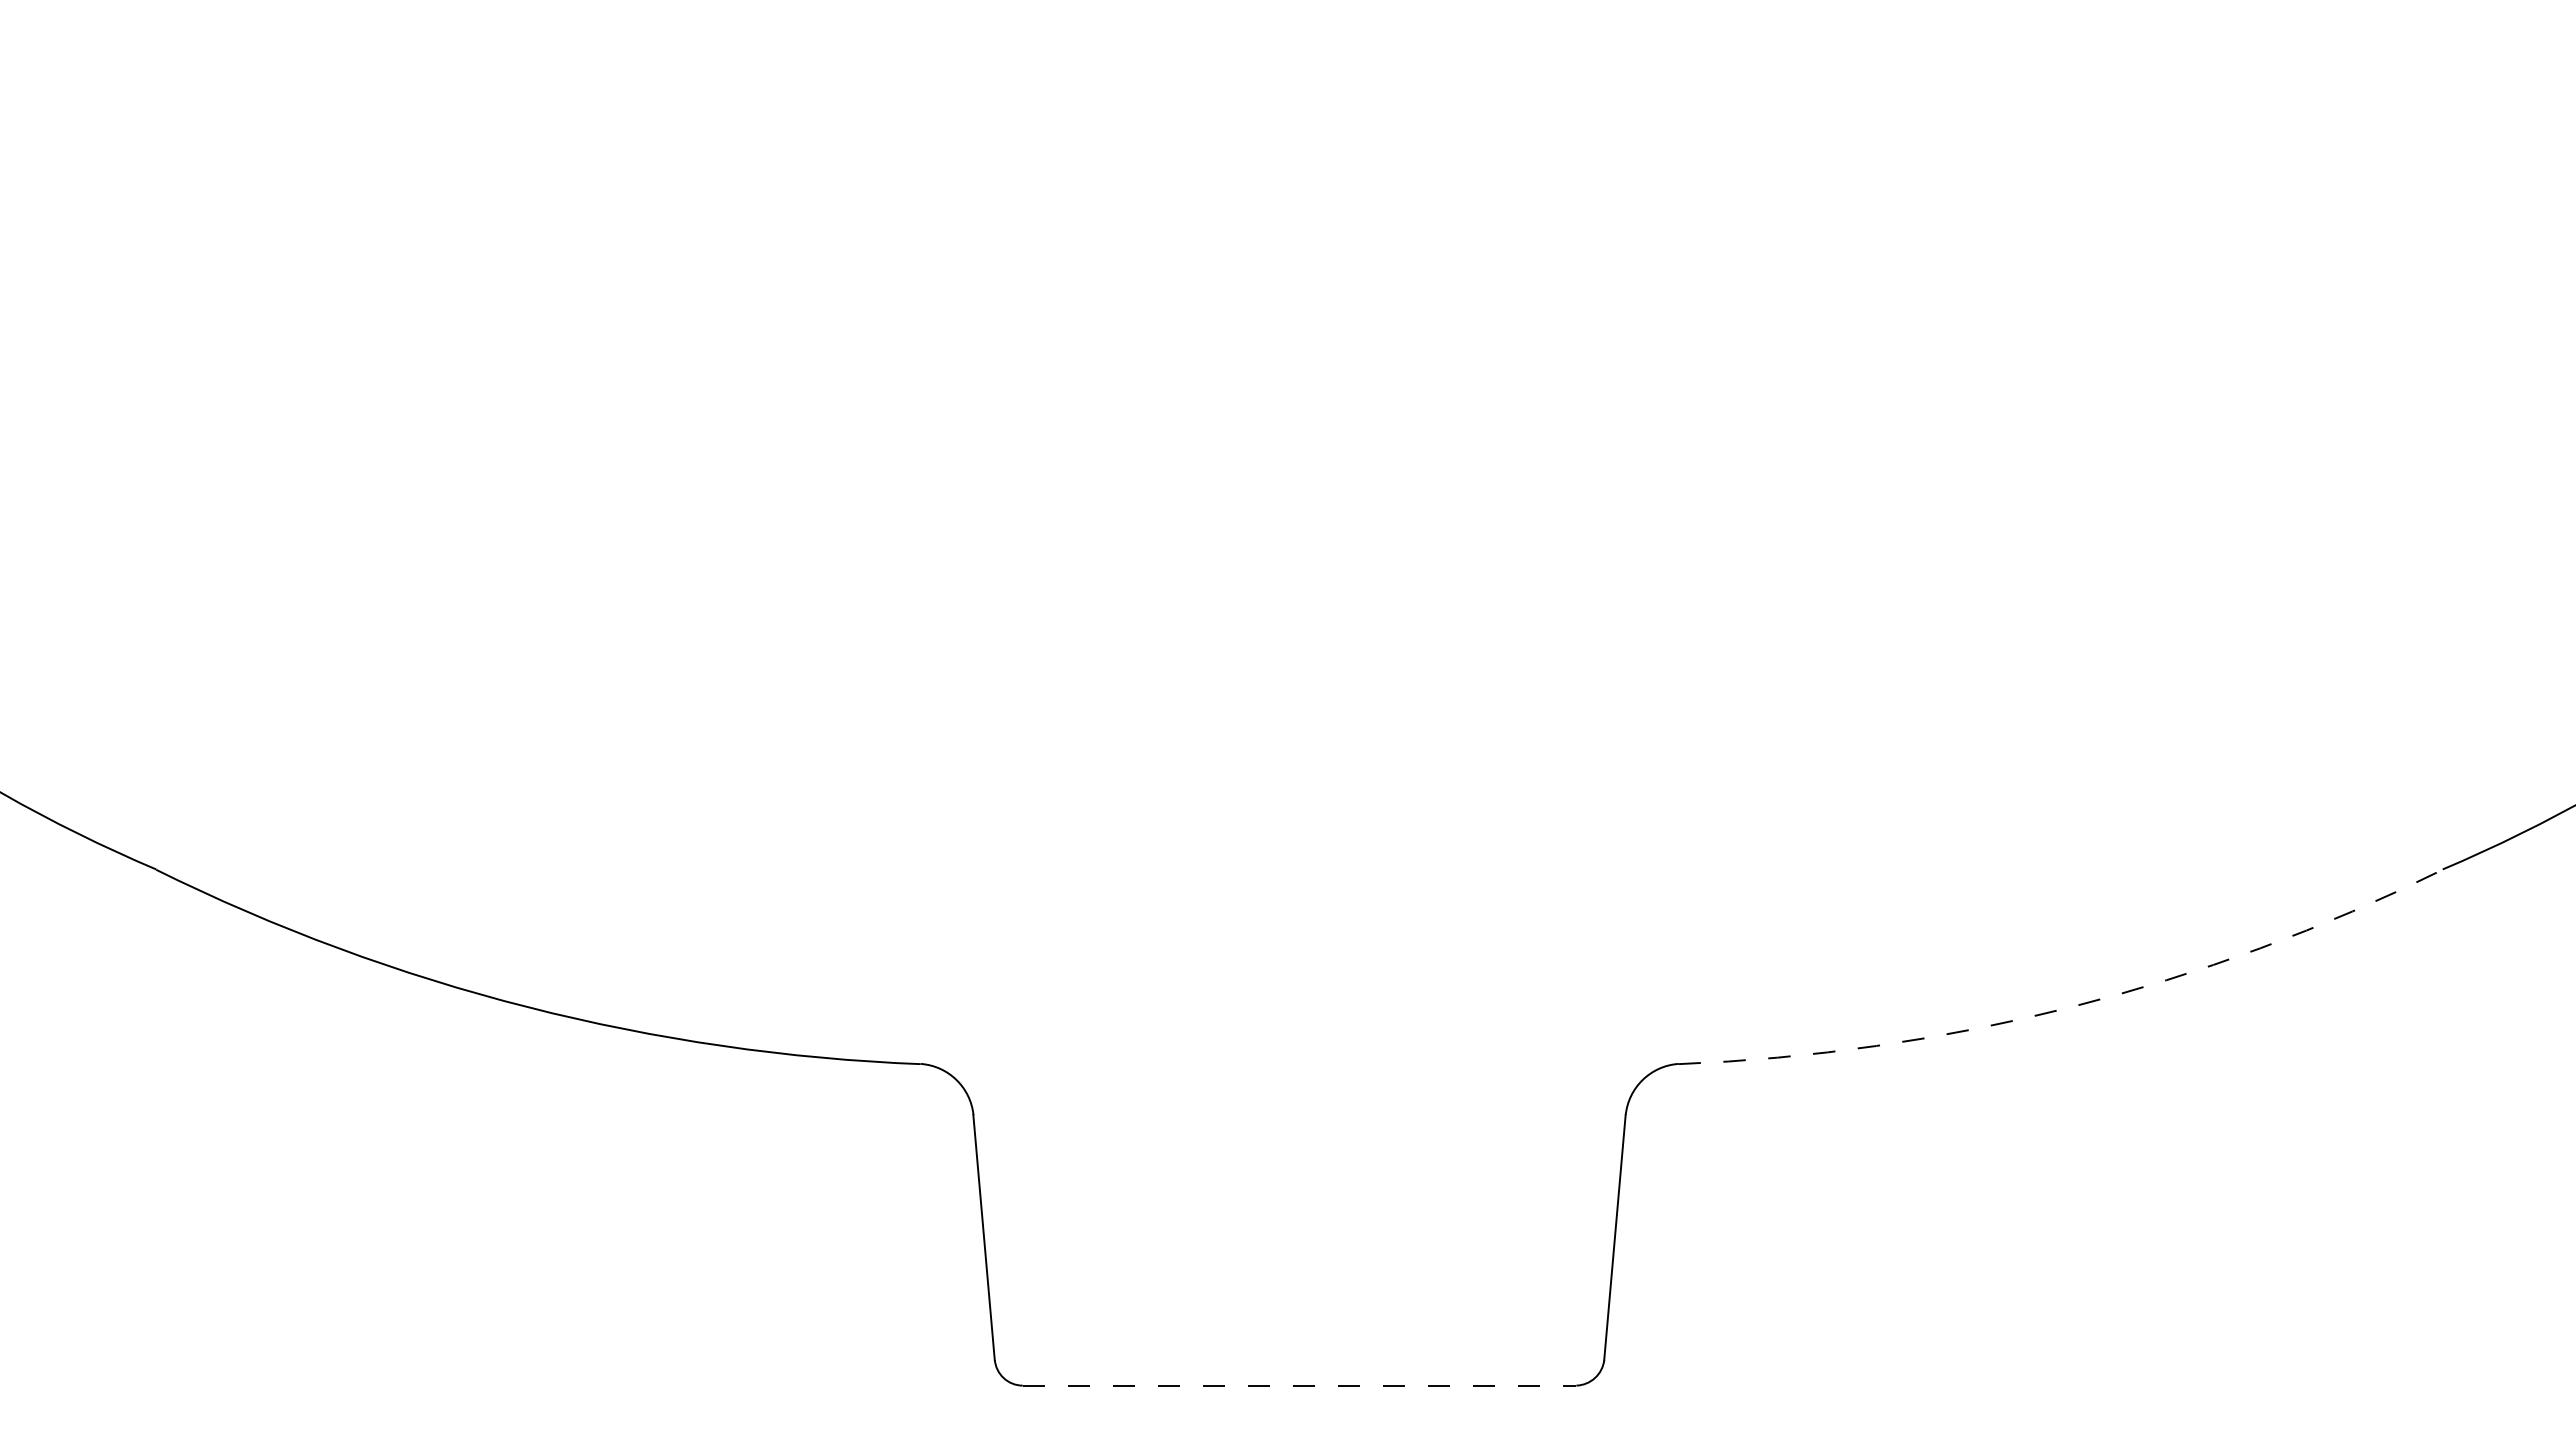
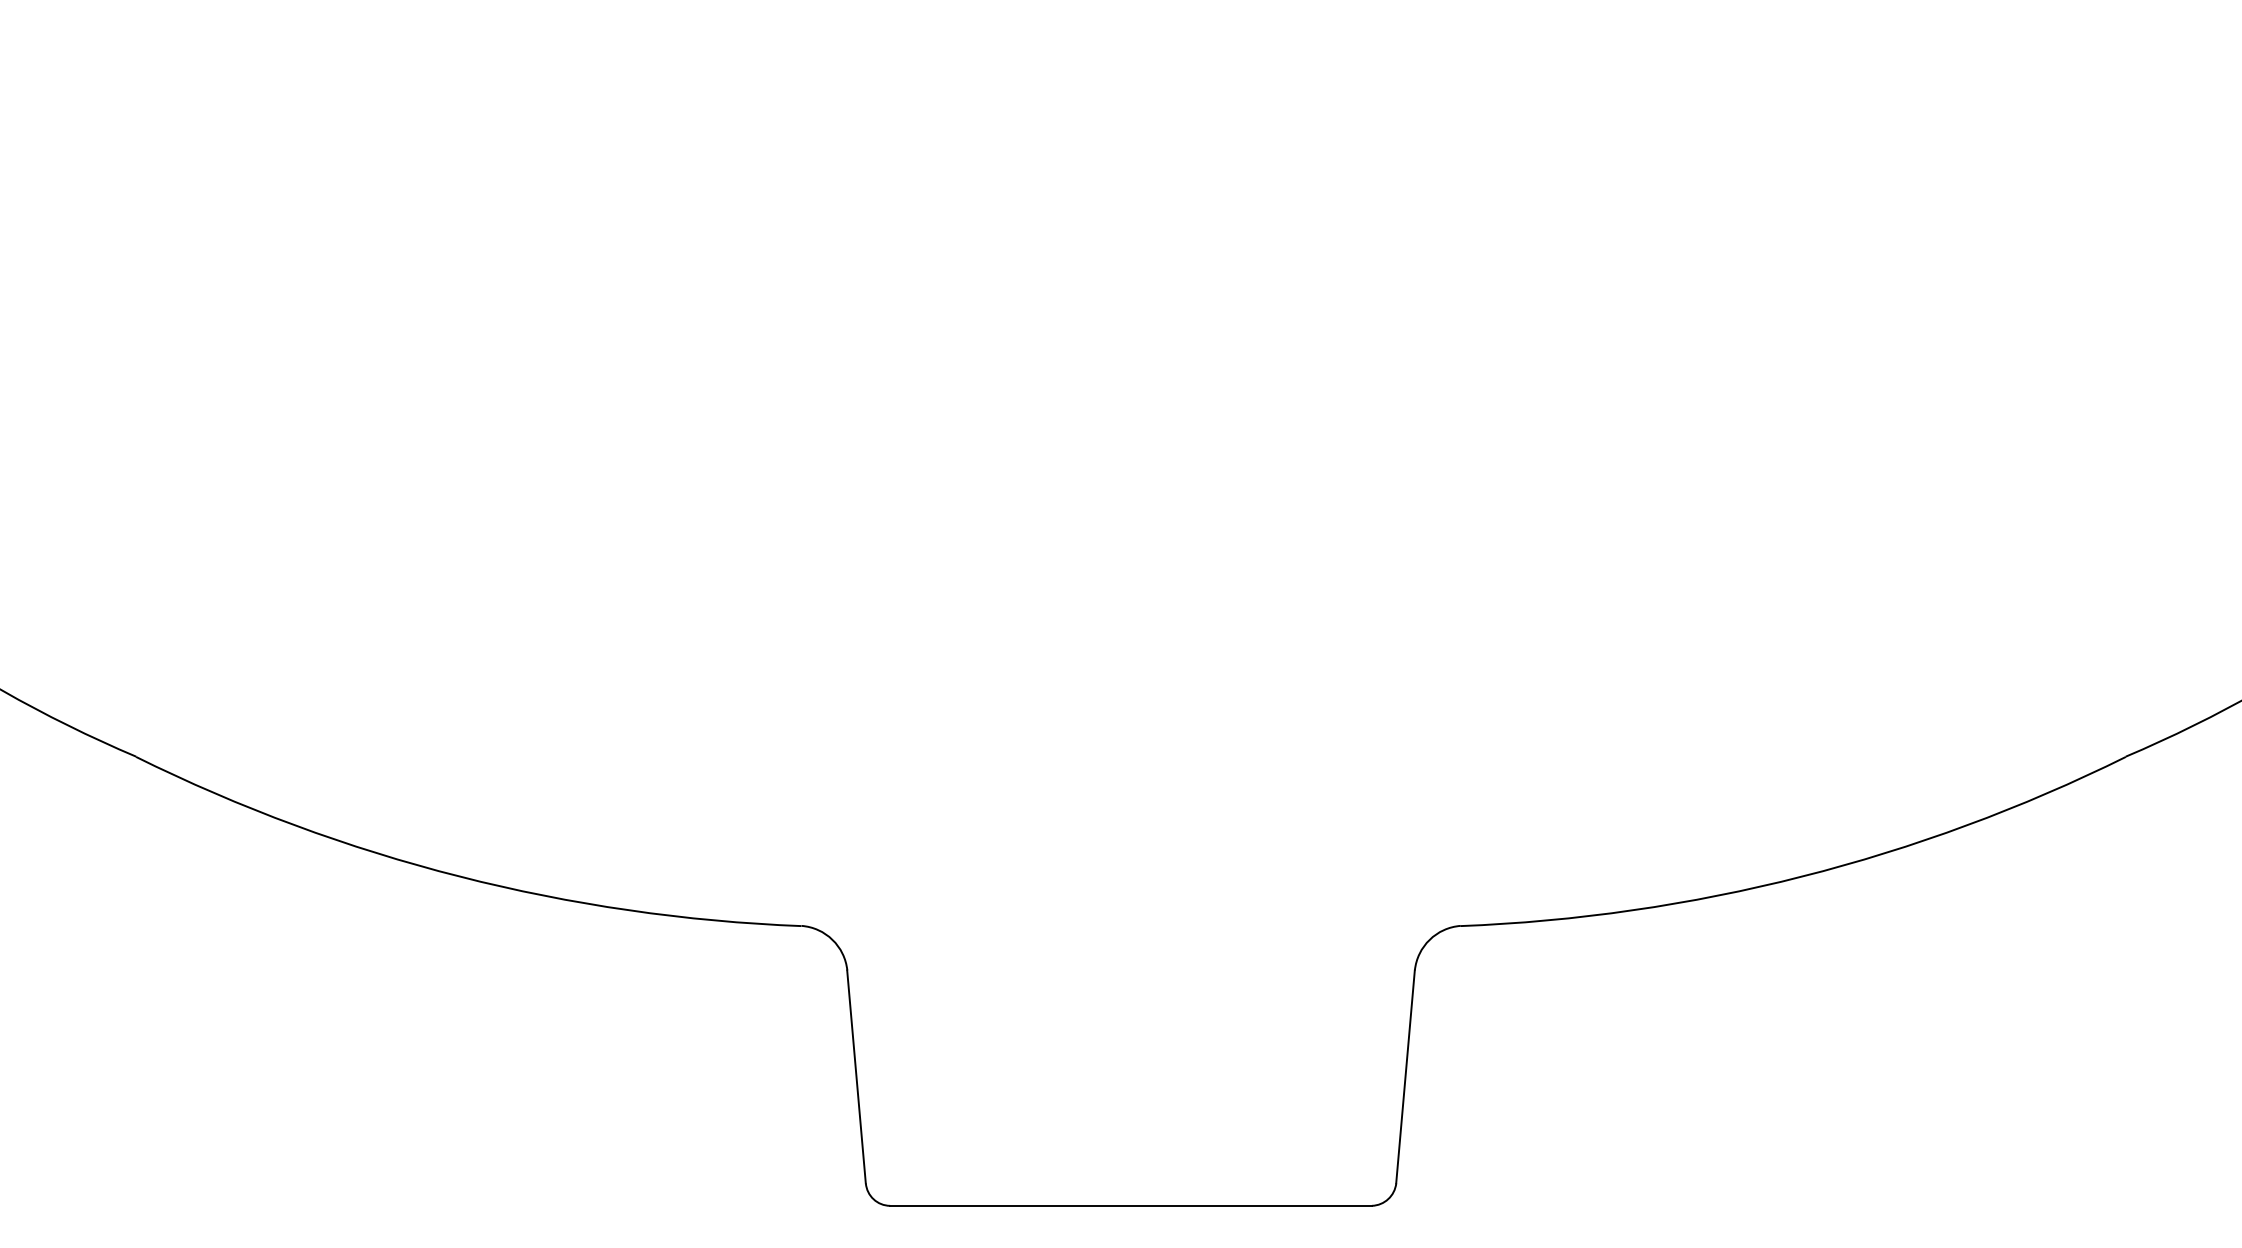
arc: (2070, 1007) -> (1801, 876), dashed -> solid
line: (1299, 1385) -> (1131, 1205), dashed -> solid

